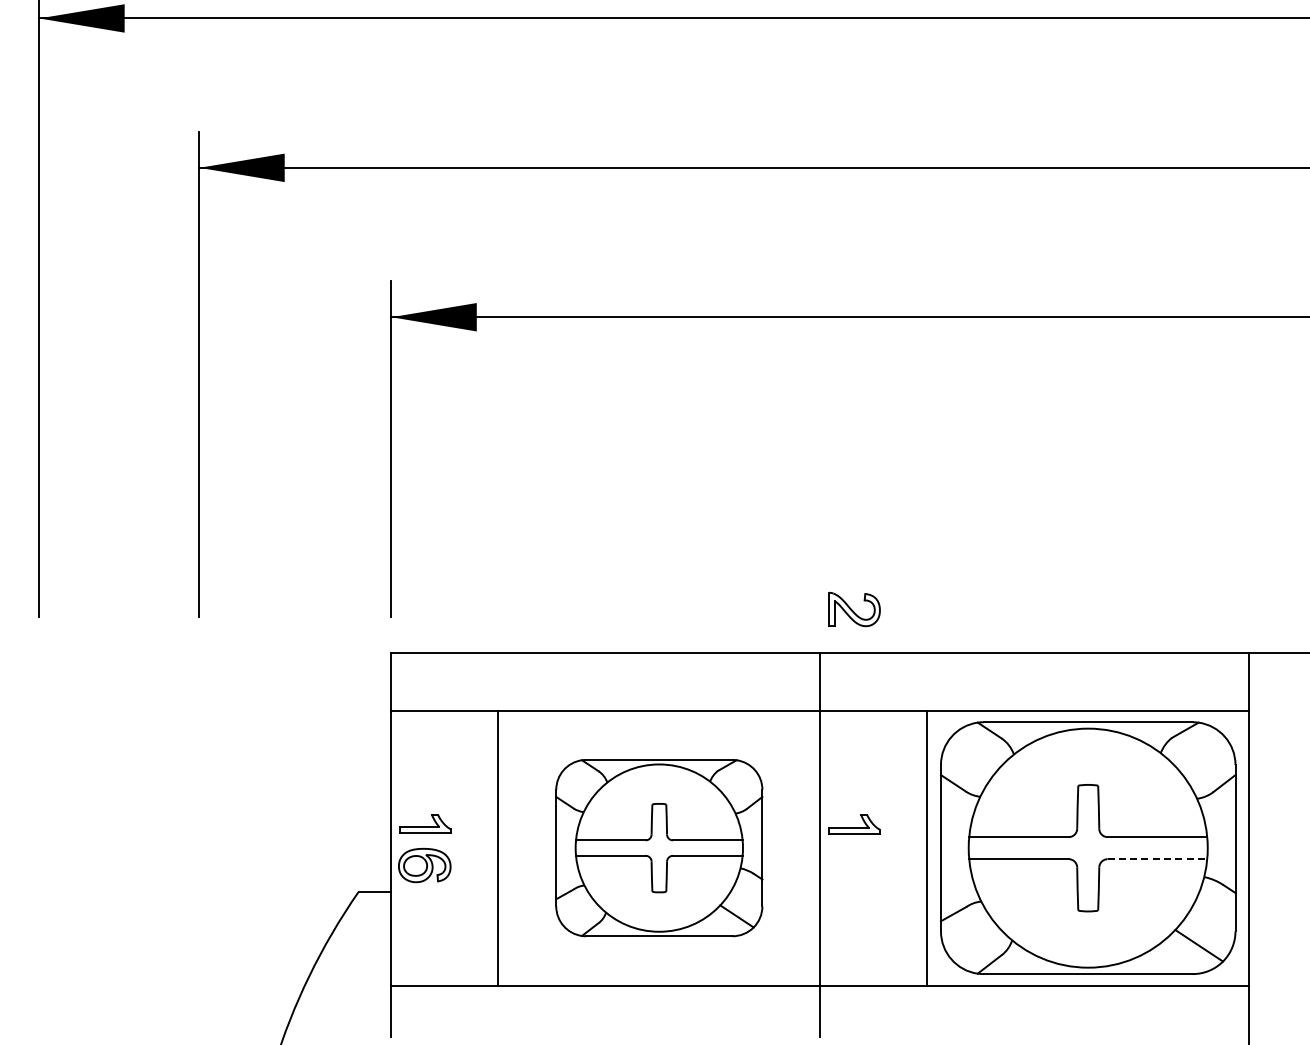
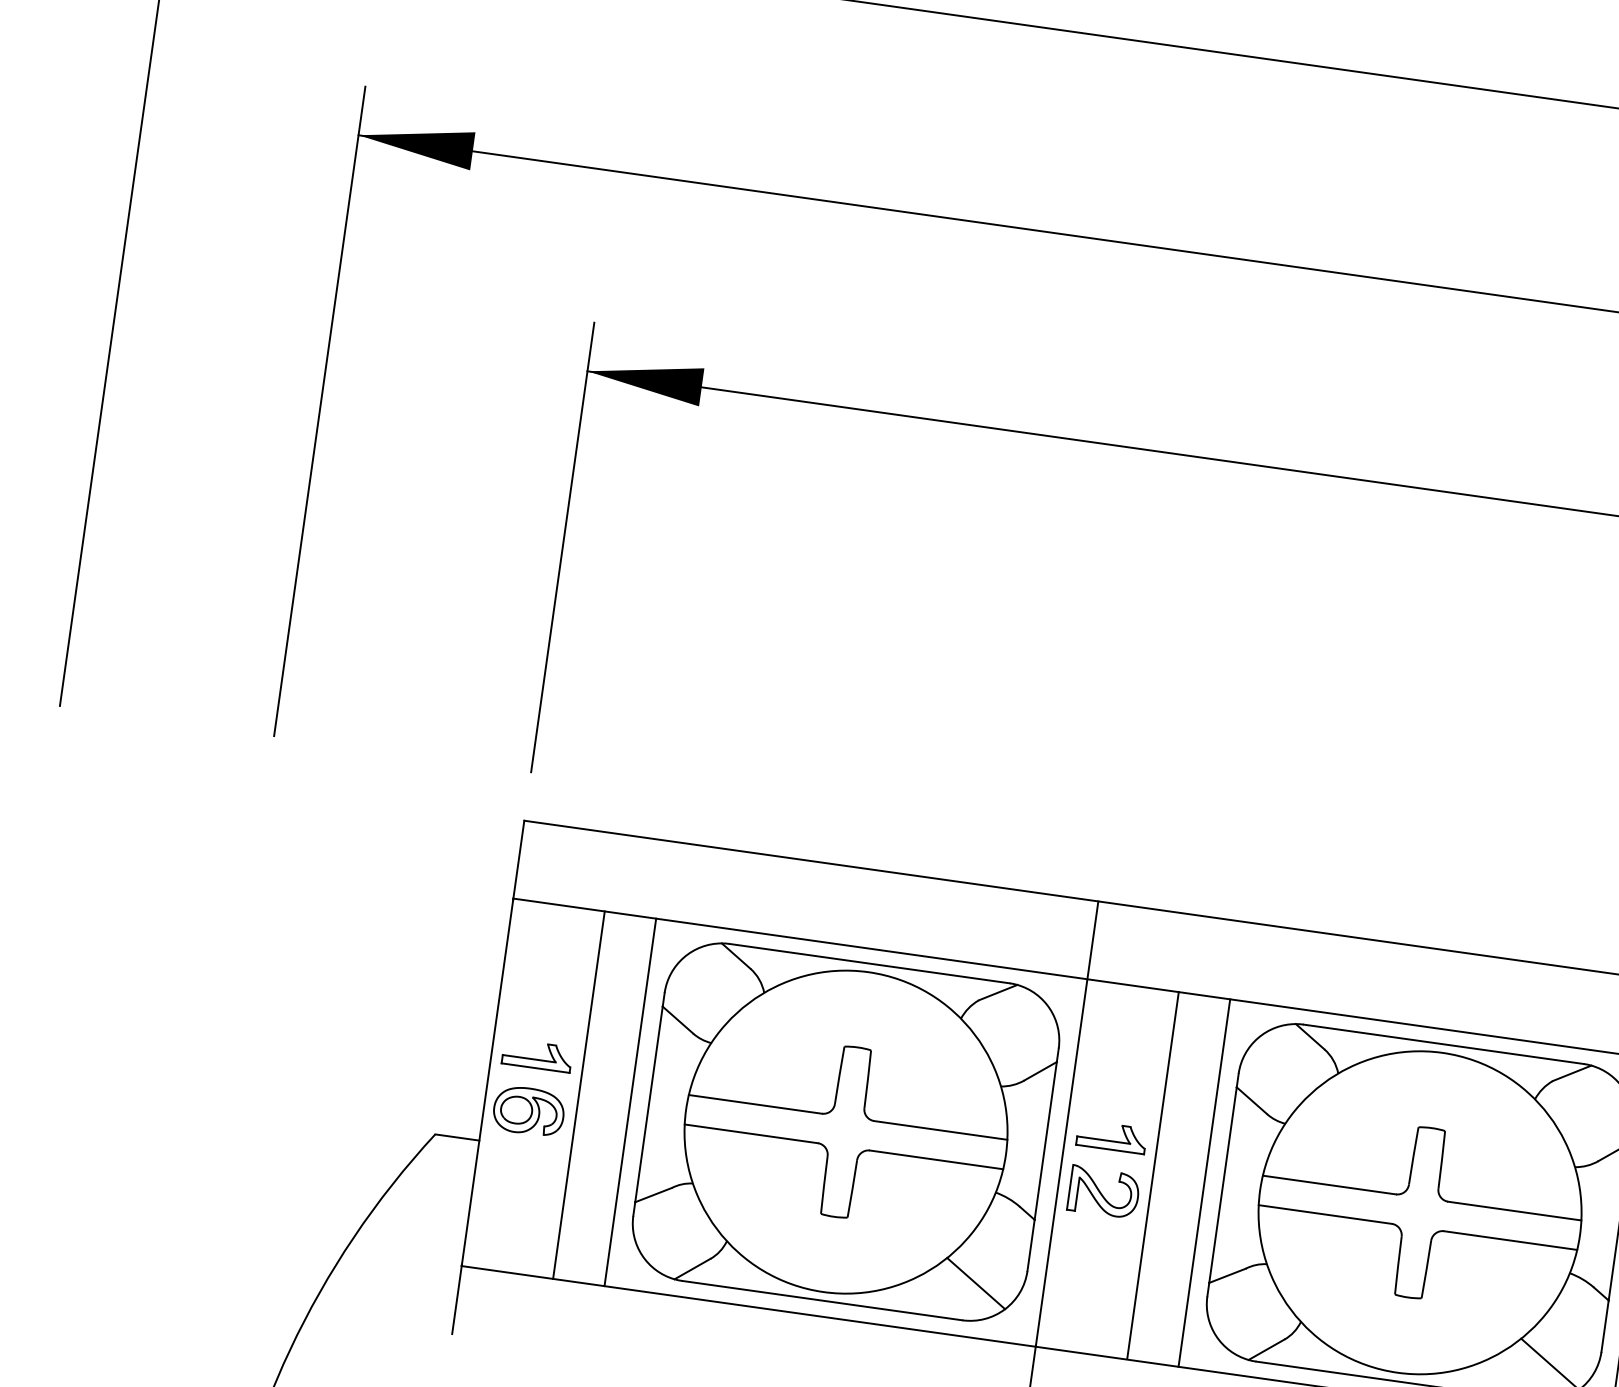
part: (854, 609) -> (1104, 1192), moved
part: (659, 847) -> (846, 1131), size x1.43
line: (459, 848) -> (578, 1095), added
line: (888, 848) -> (1152, 1175), added
line: (1157, 859) -> (1510, 1240), dashed -> solid

